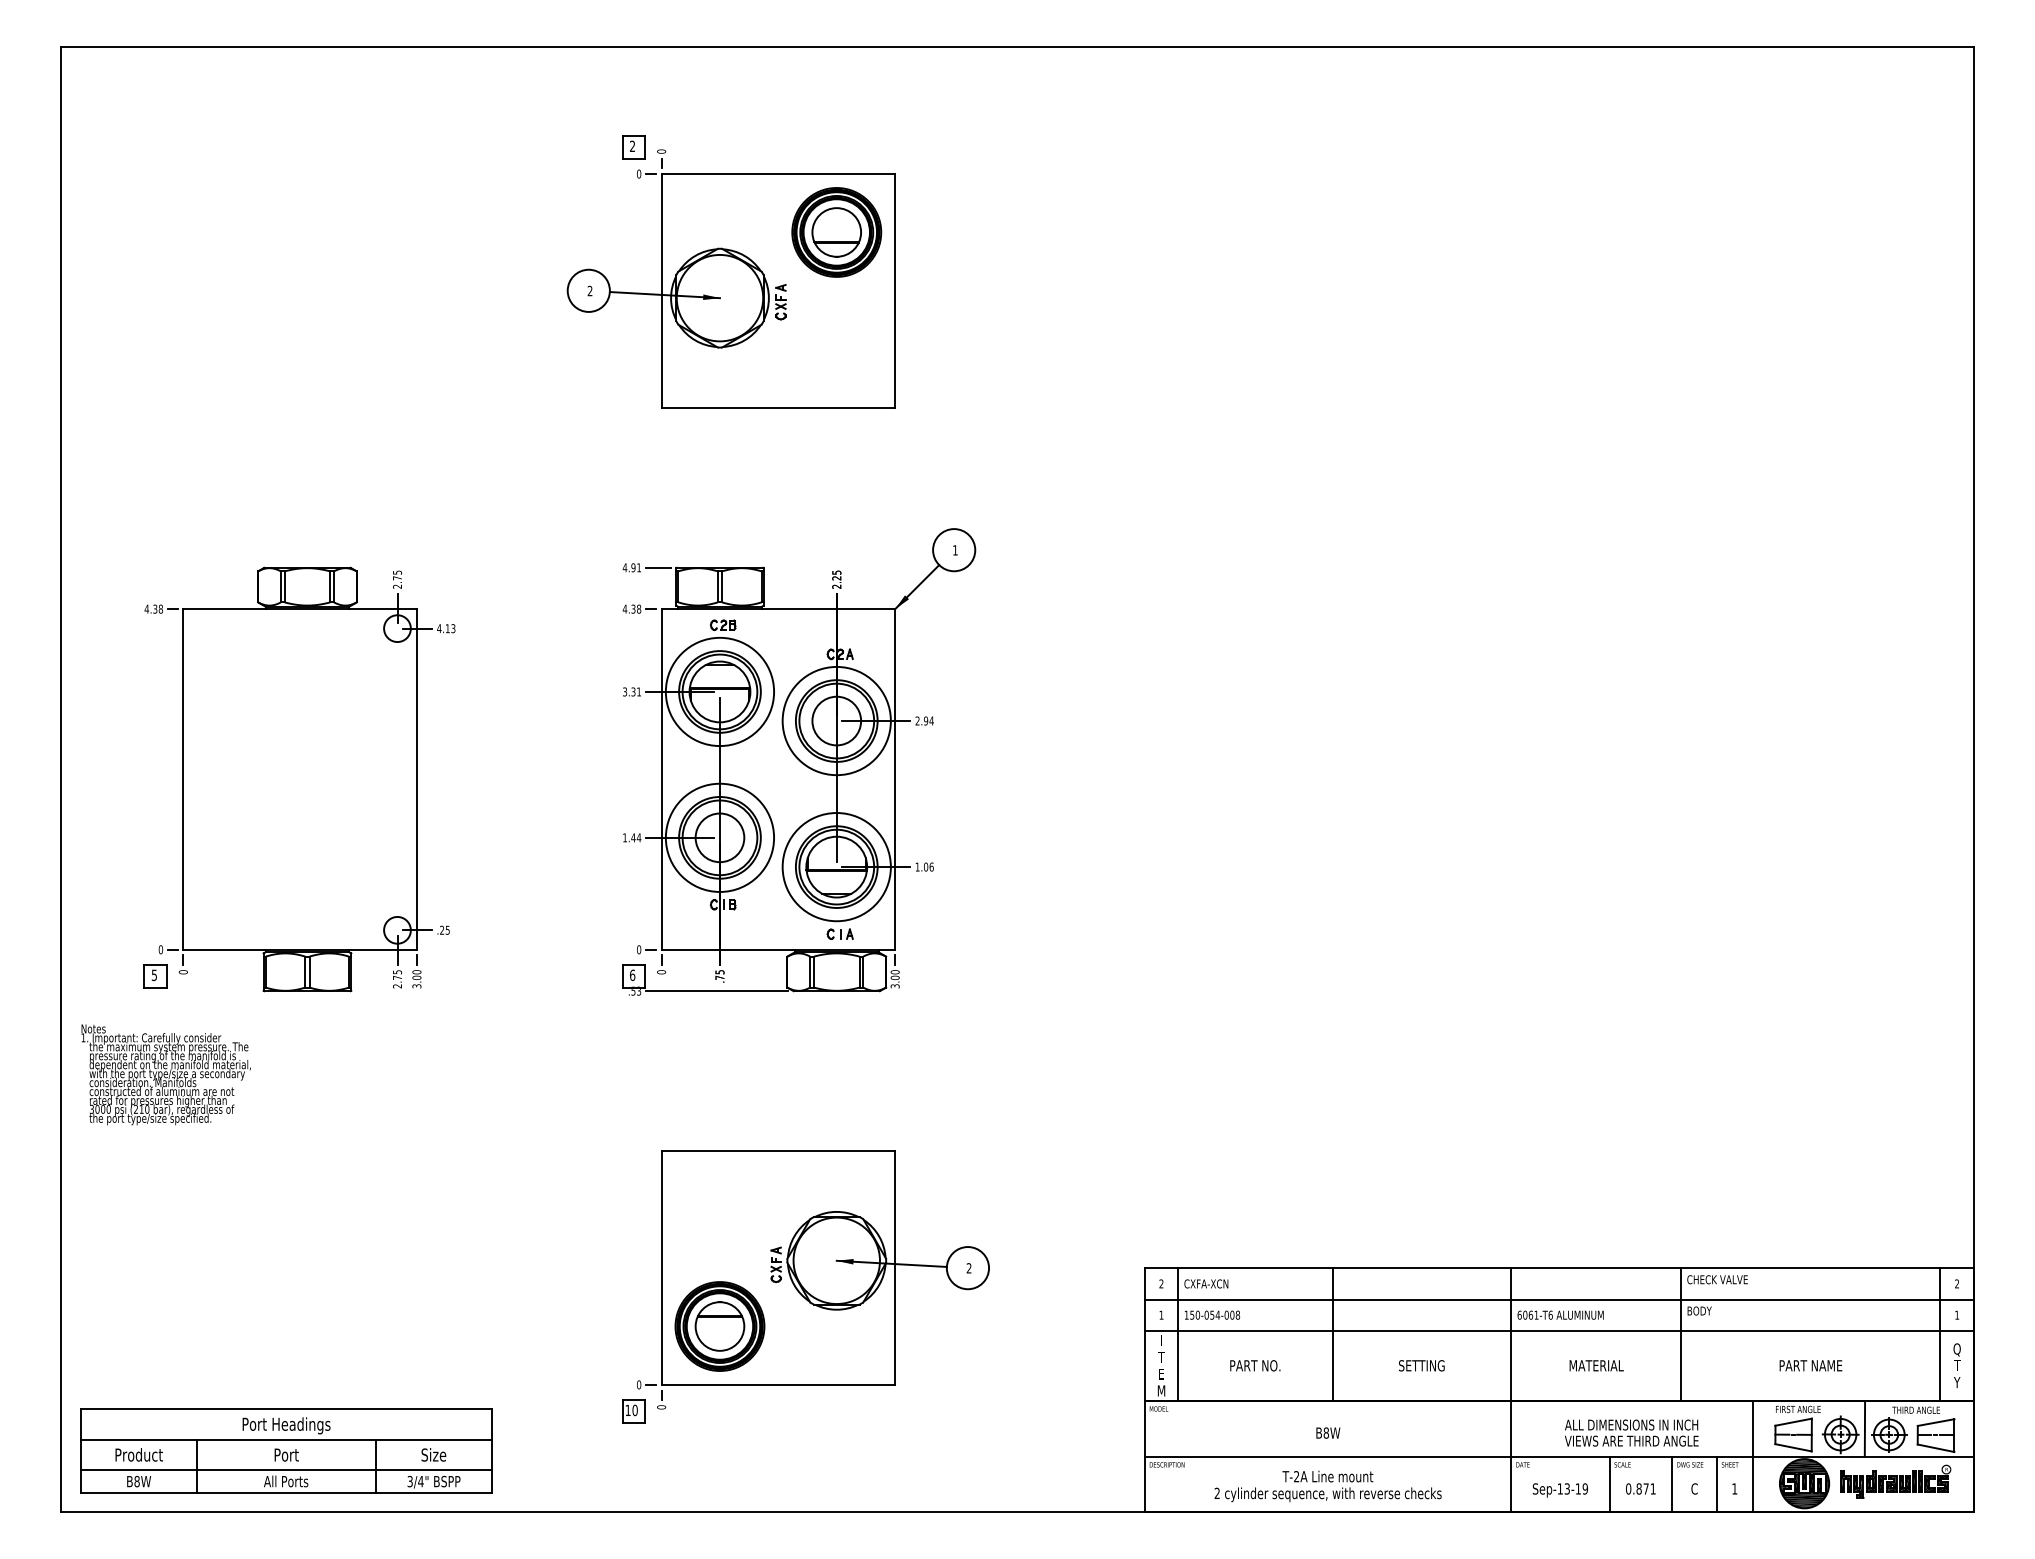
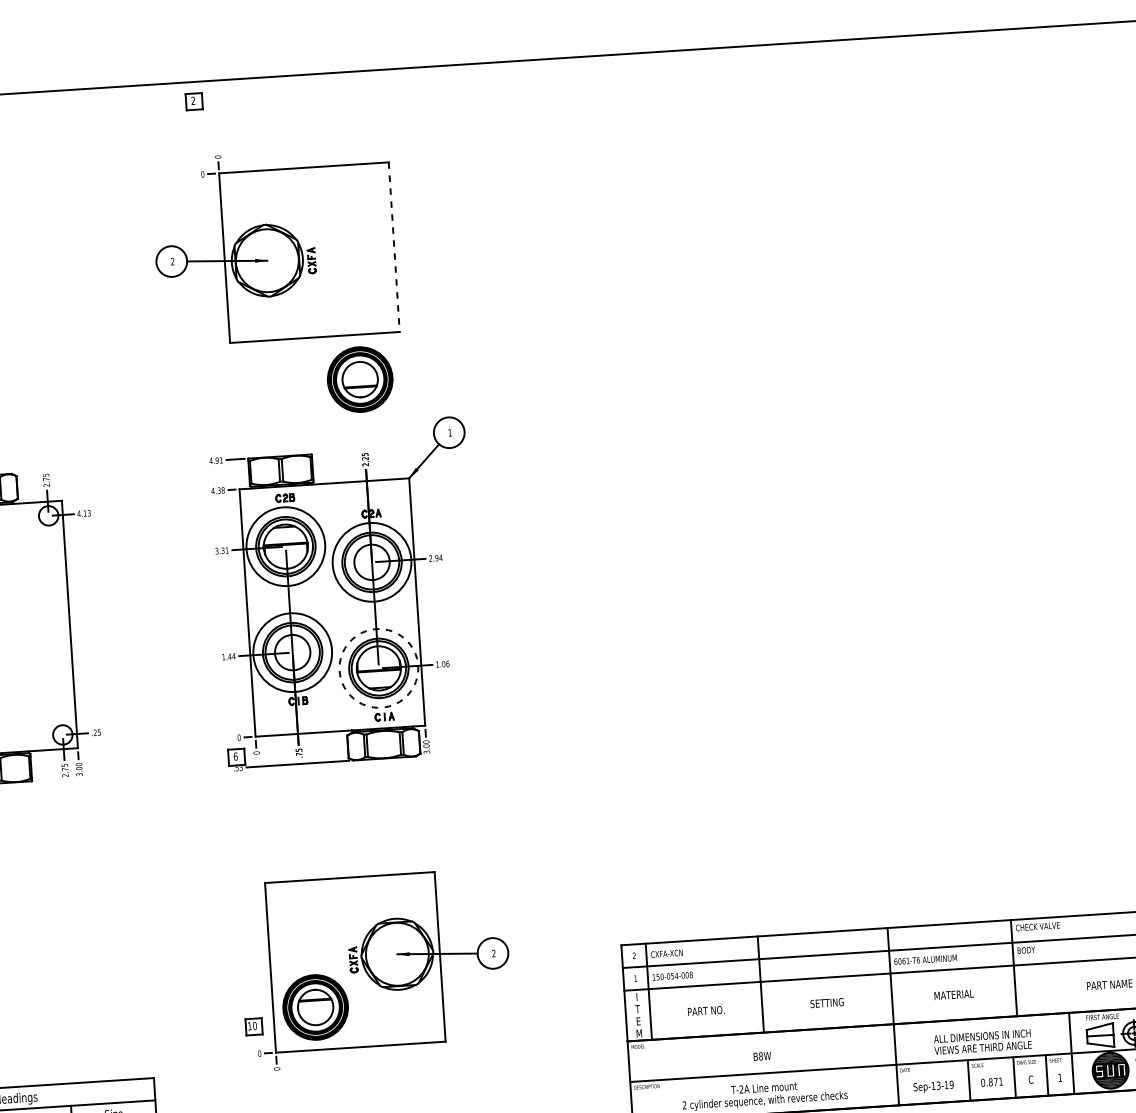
part: (633, 147) -> (194, 101), moved
part: (836, 232) -> (360, 379), moved
line: (895, 290) -> (394, 246), solid -> dashed
circle: (836, 867) -> (378, 668), solid -> dashed
part: (633, 1411) -> (253, 1026), moved

